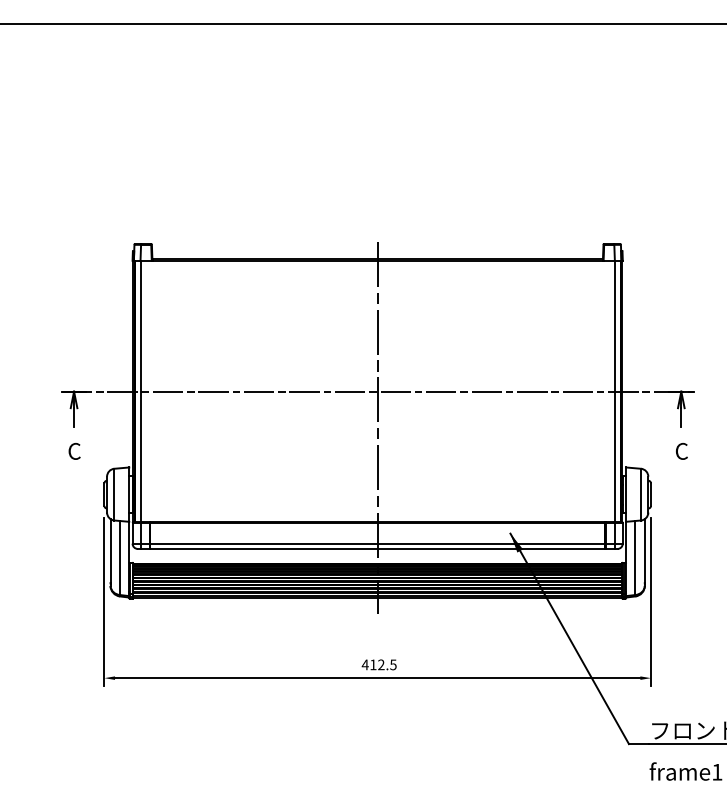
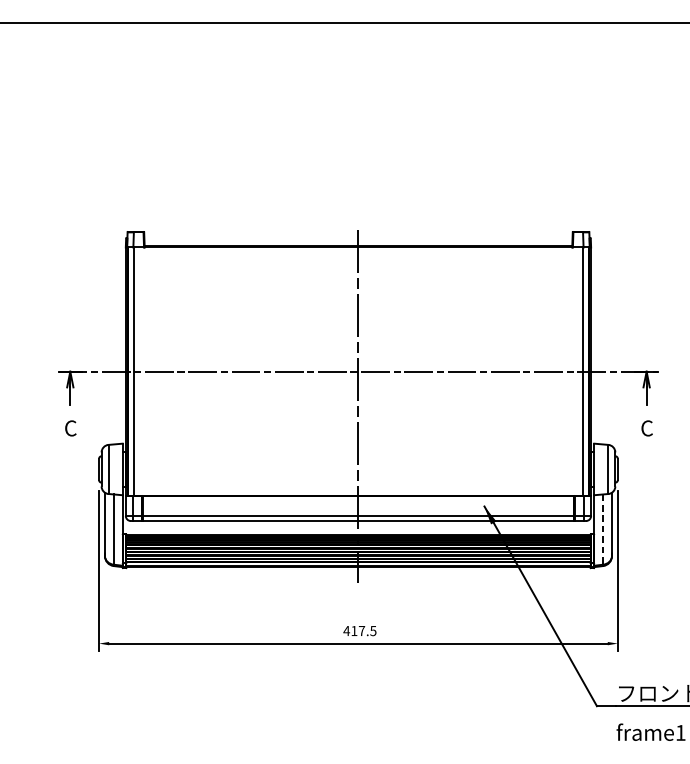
line: (635, 558) -> (603, 530), solid -> dashed
text: (381, 664) -> (362, 630), 412.5 -> 417.5

